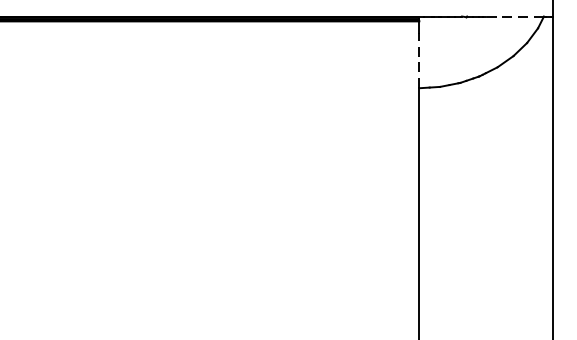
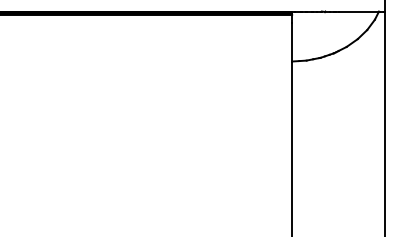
line: (514, 16) -> (358, 11), dashed -> solid
line: (419, 59) -> (292, 41), dashed -> solid

